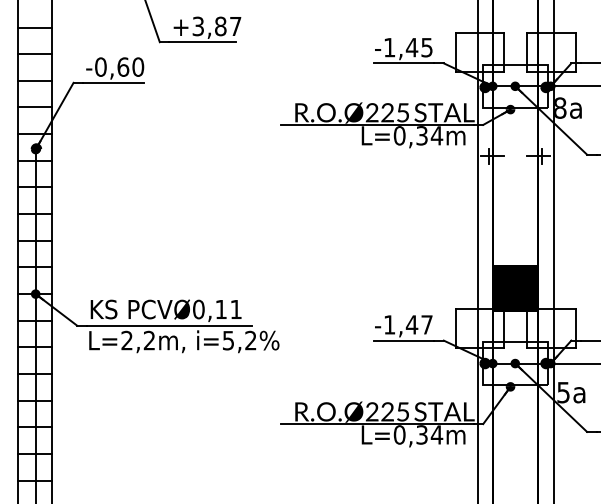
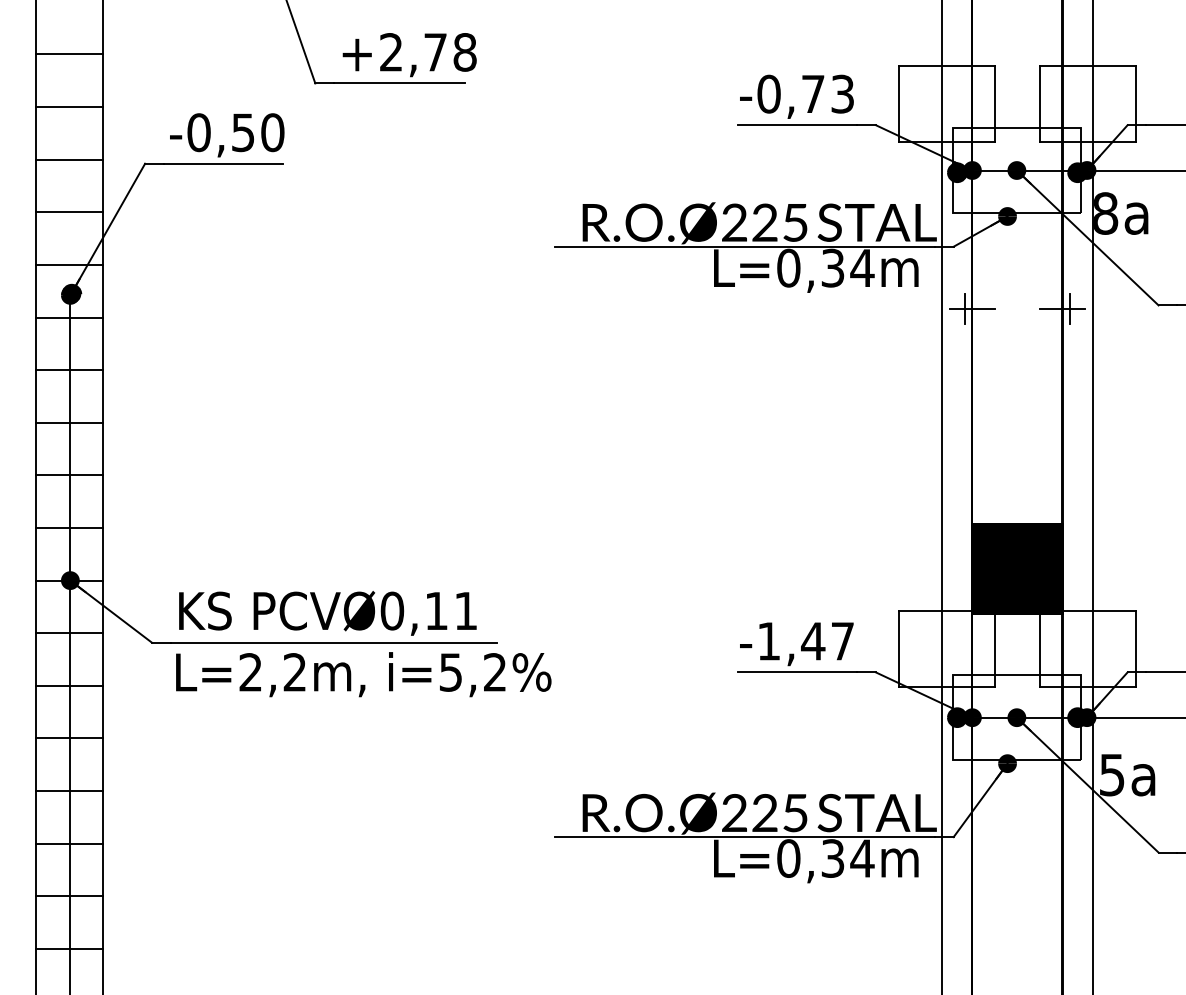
text: (216, 26) -> (427, 52), +3,87 -> +2,78
text: (407, 47) -> (804, 93), -1,45 -> -0,73
text: (123, 66) -> (243, 131), -0,60 -> -0,50

